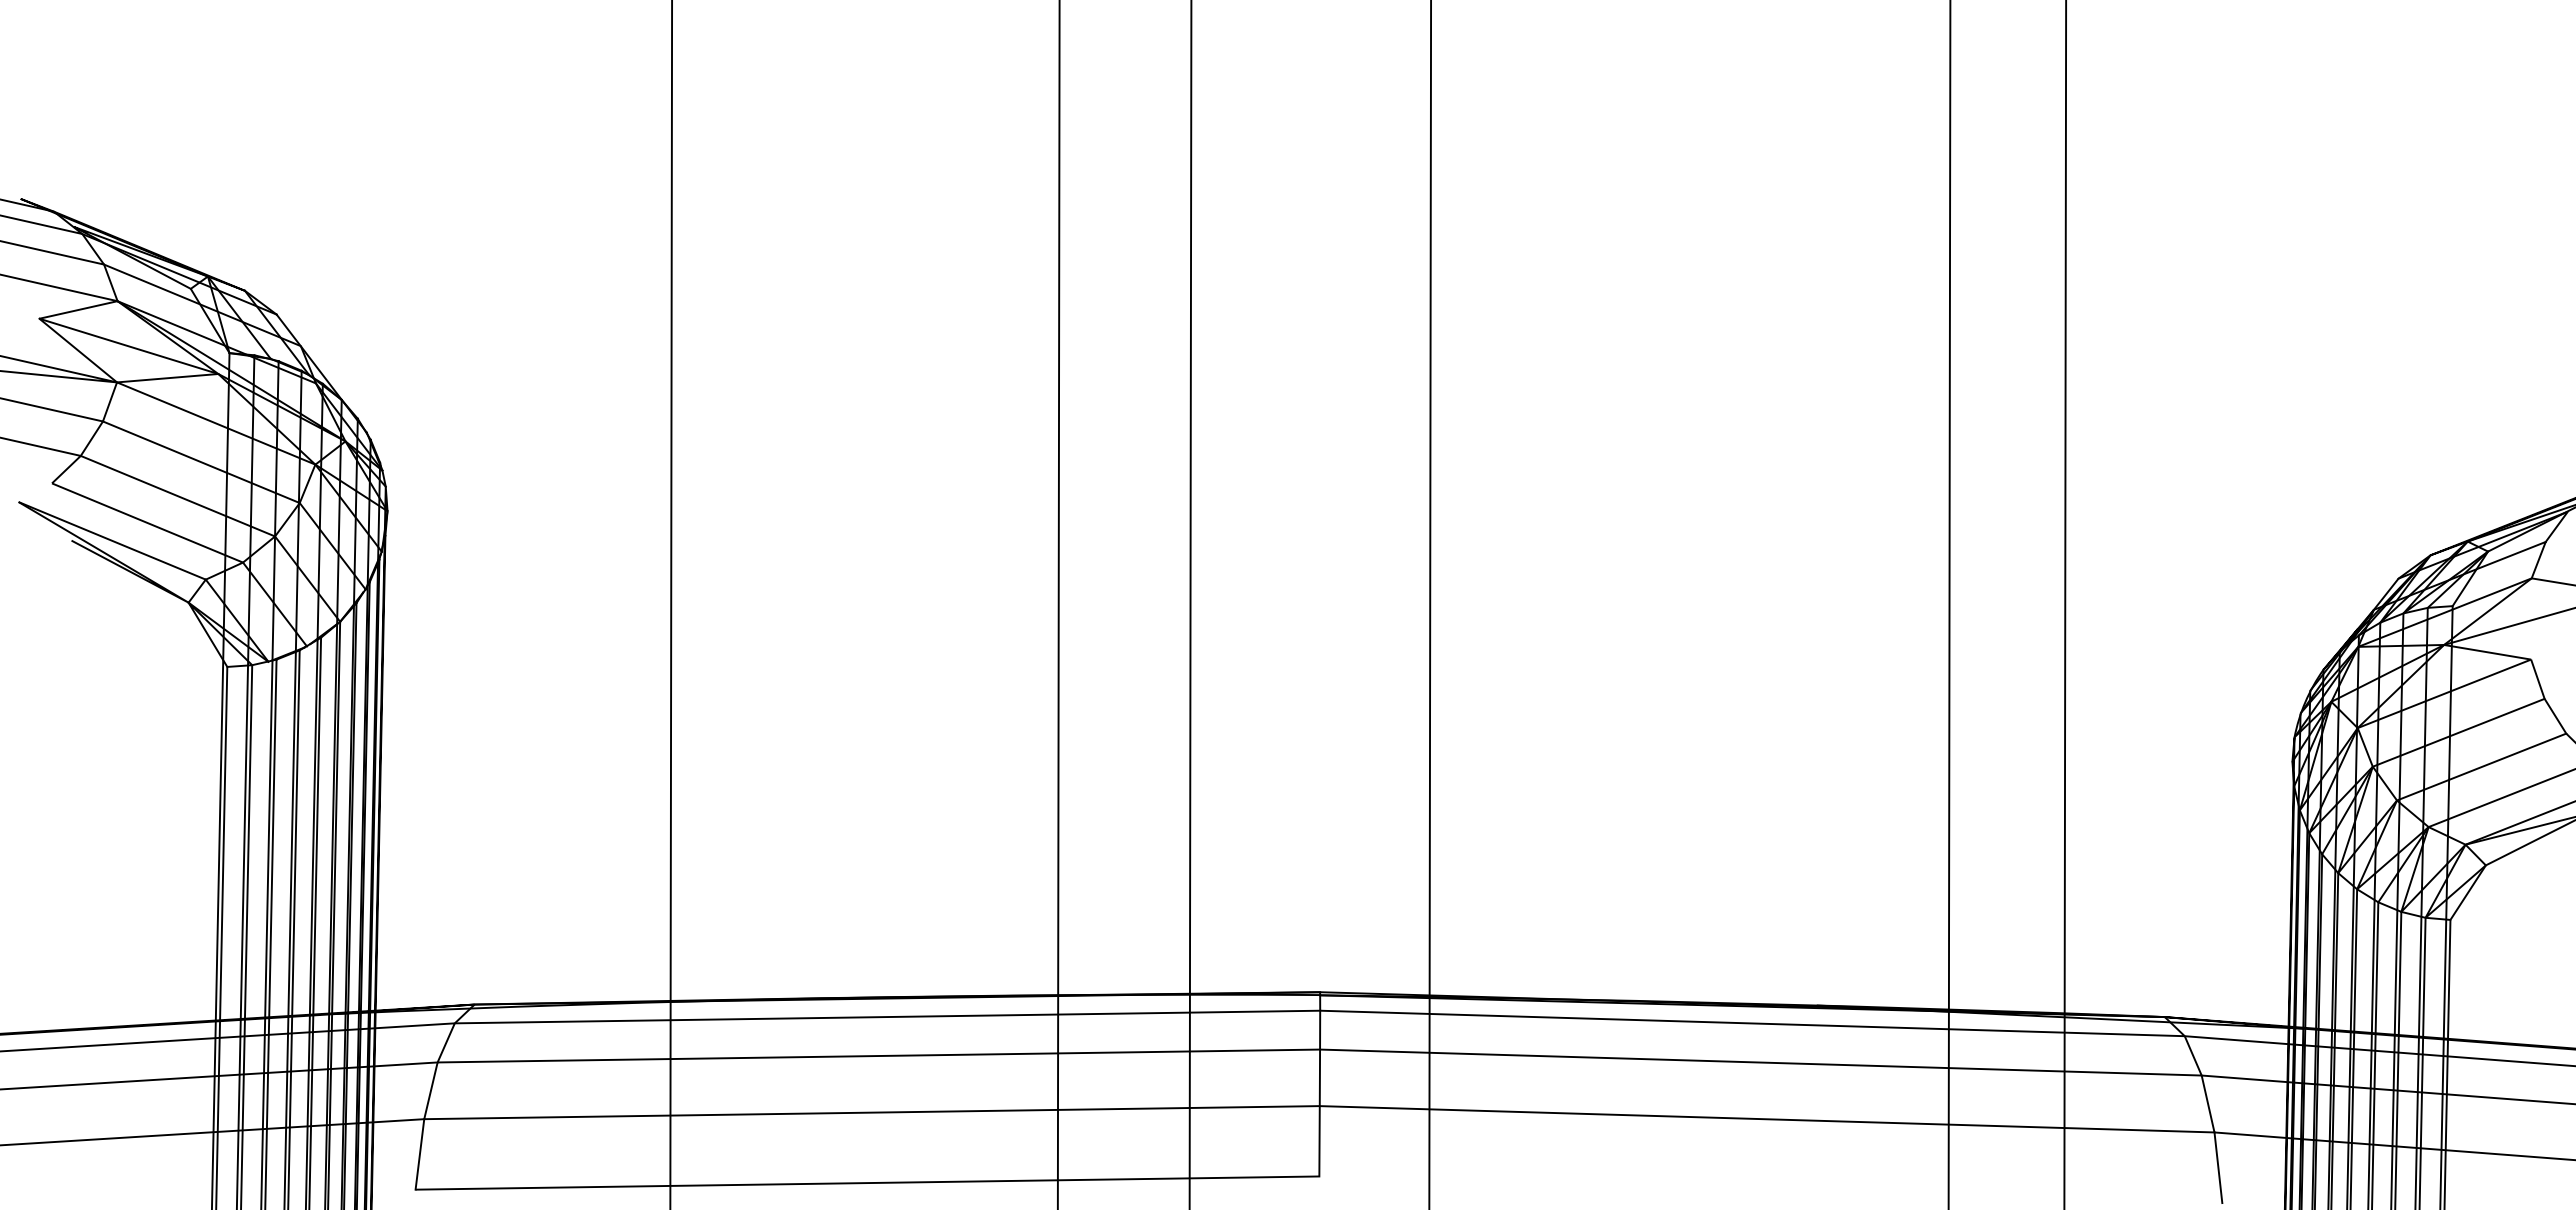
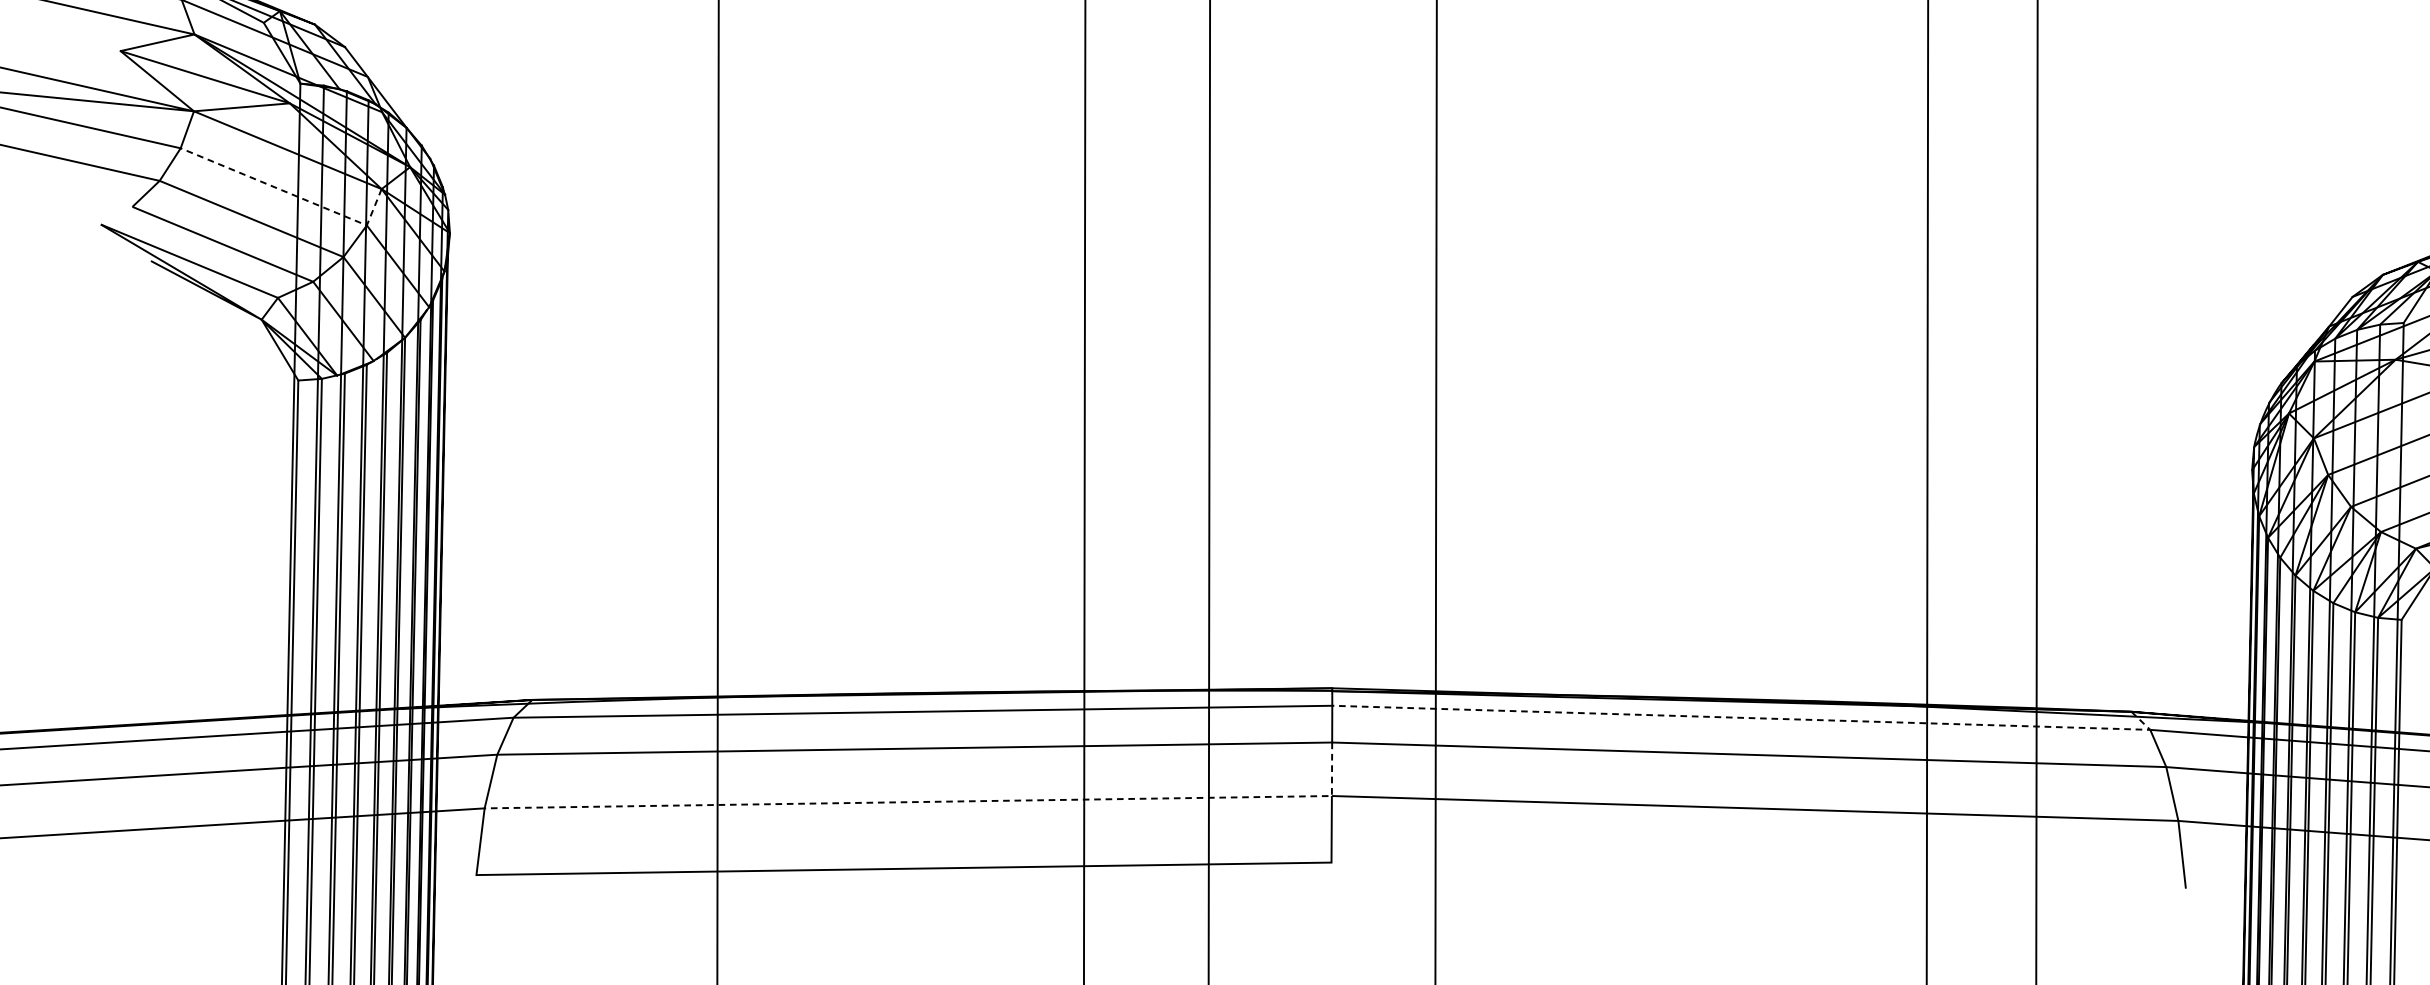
line: (220, 470) -> (291, 194), solid -> dashed
line: (1766, 1023) -> (1754, 717), solid -> dashed
line: (901, 1112) -> (936, 802), solid -> dashed

